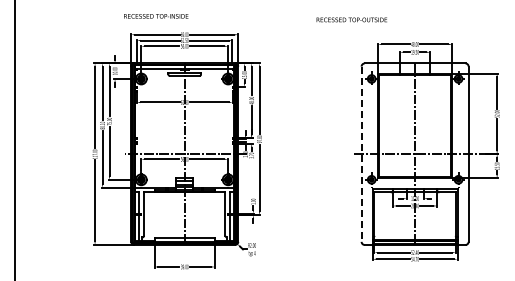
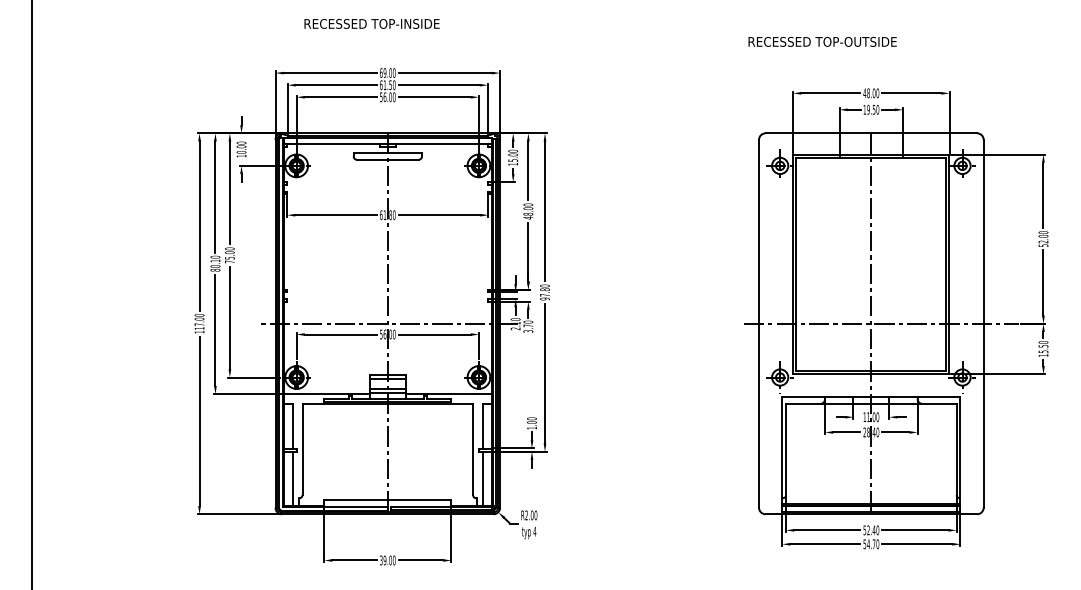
text: (156, 16) -> (372, 24), moved
text: (351, 19) -> (821, 41), moved
line: (361, 154) -> (758, 324), dashed -> solid

